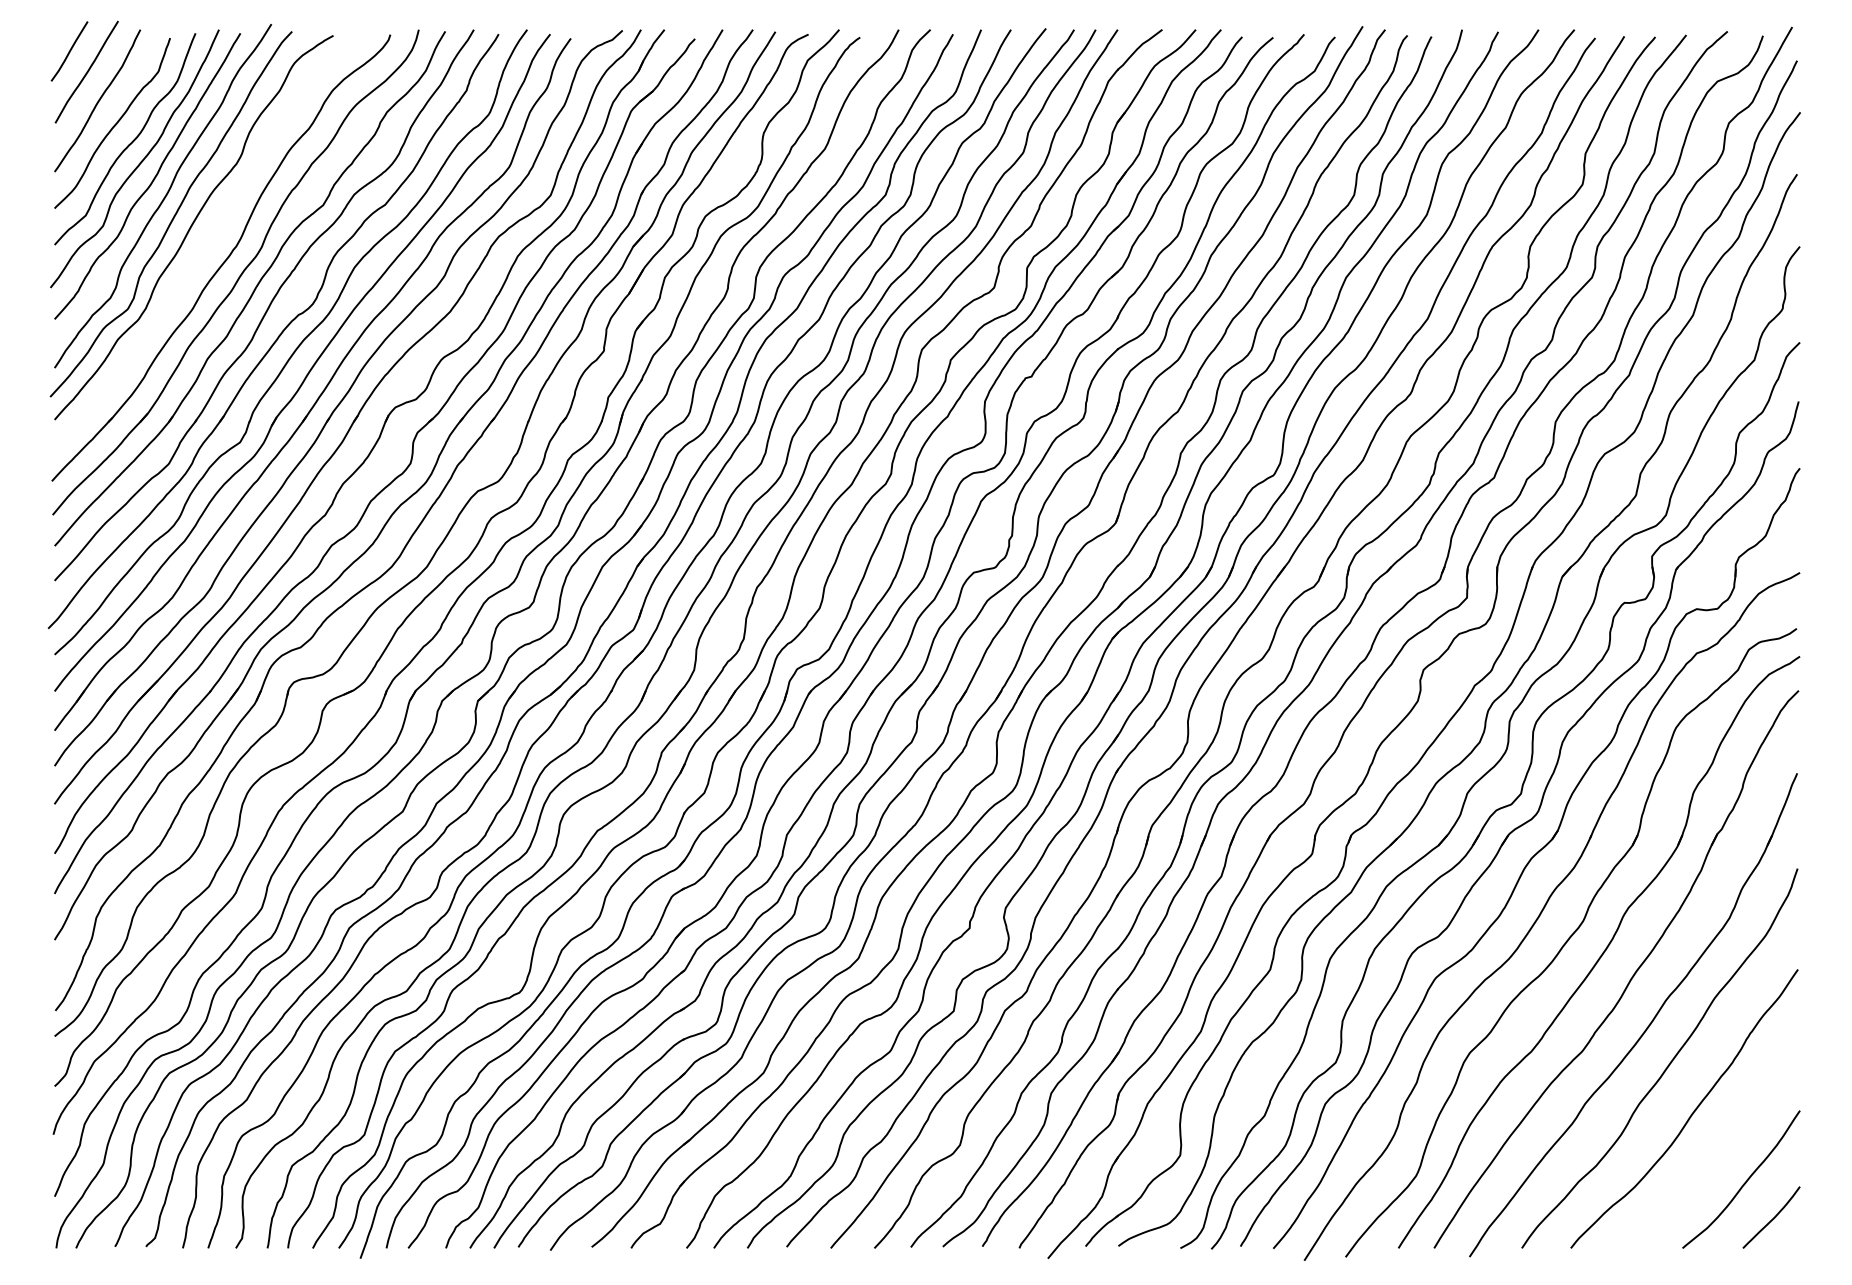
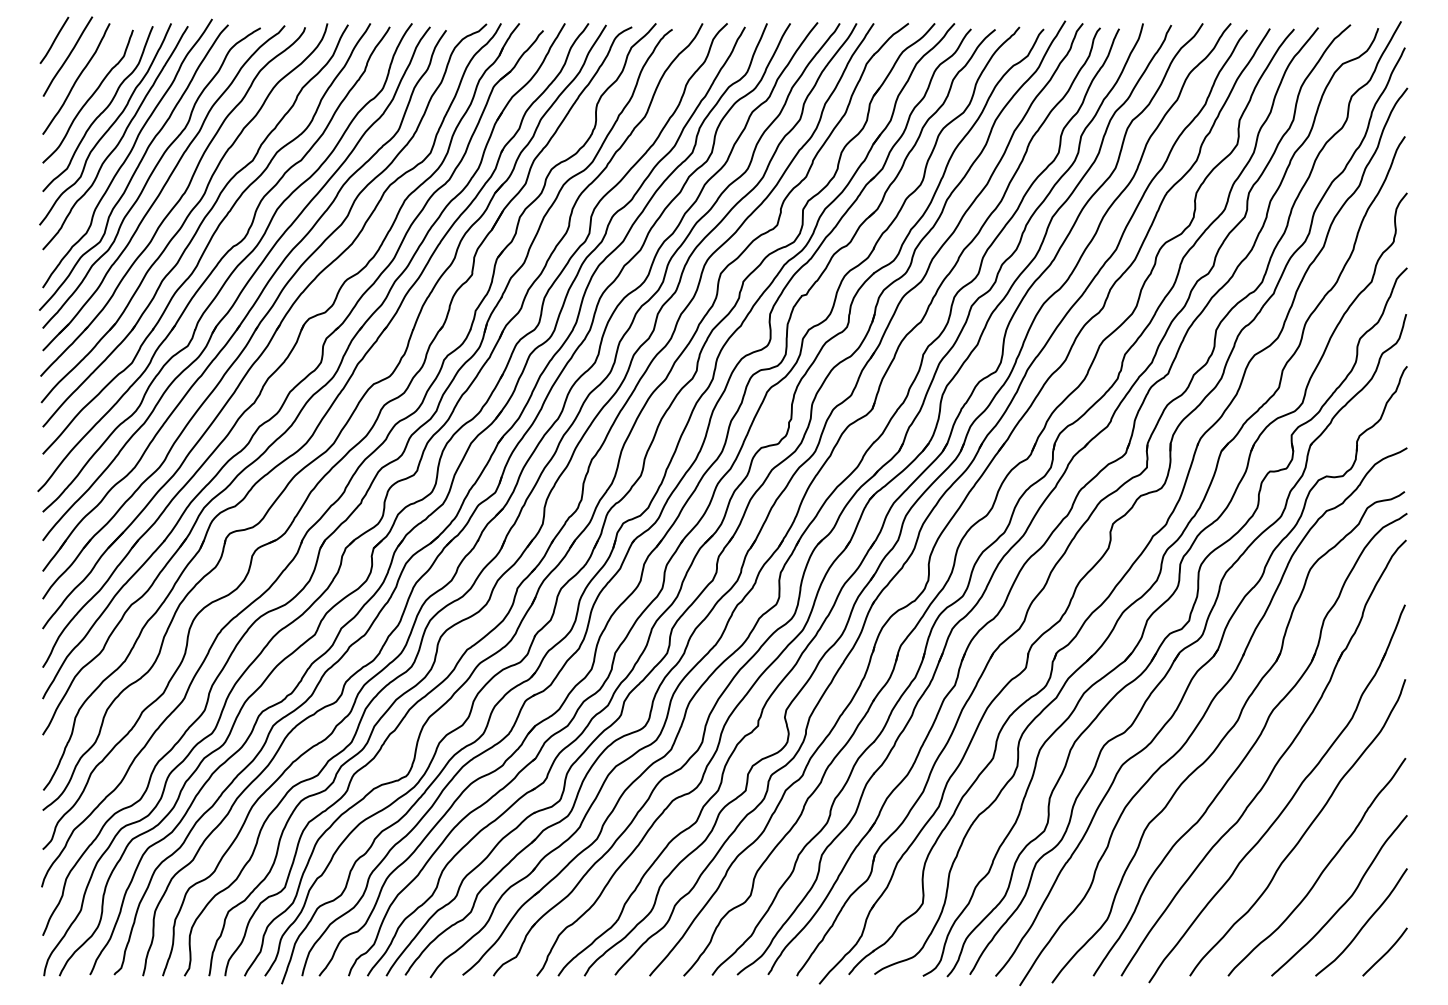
part: (209, 240) -> (163, 188), added
curve: (1721, 1152) -> (1345, 901), added

